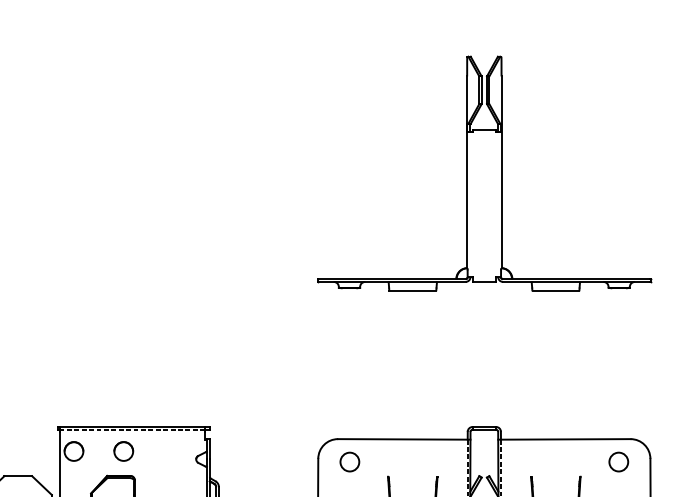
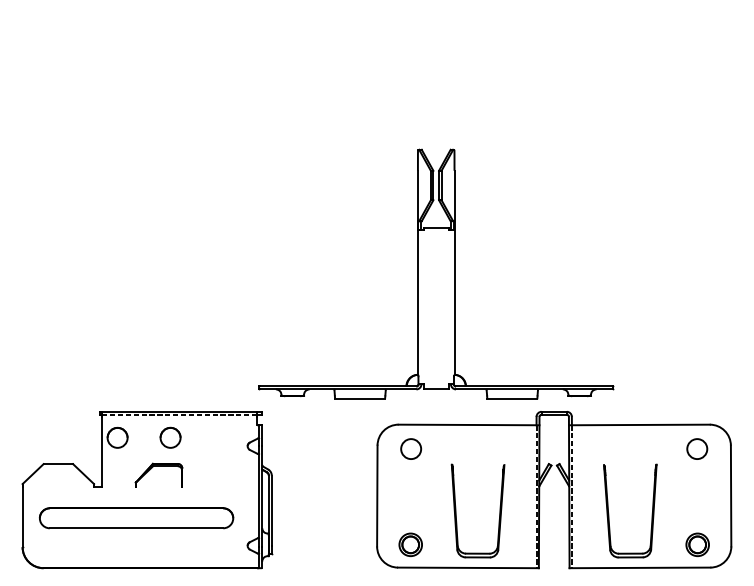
part: (484, 172) -> (436, 273), moved

